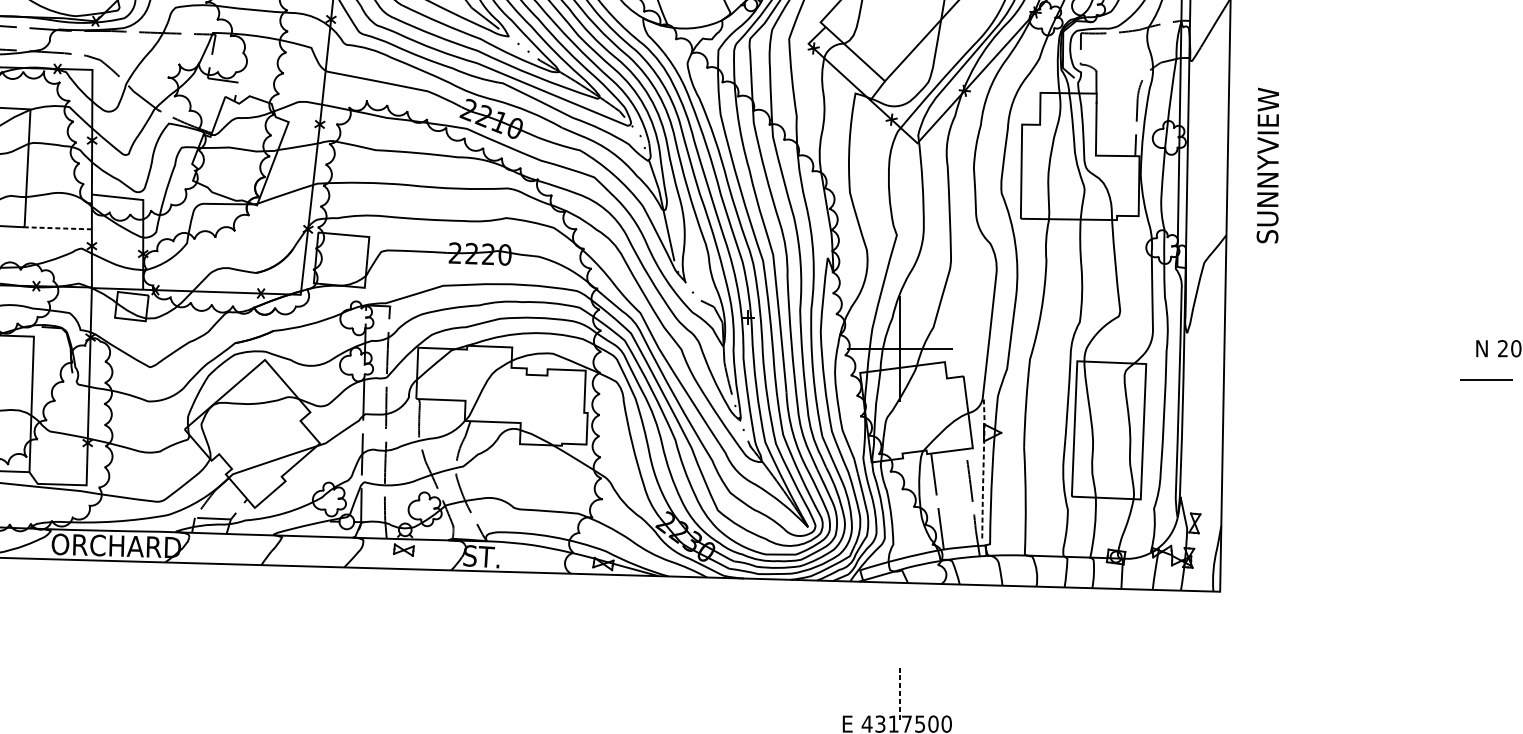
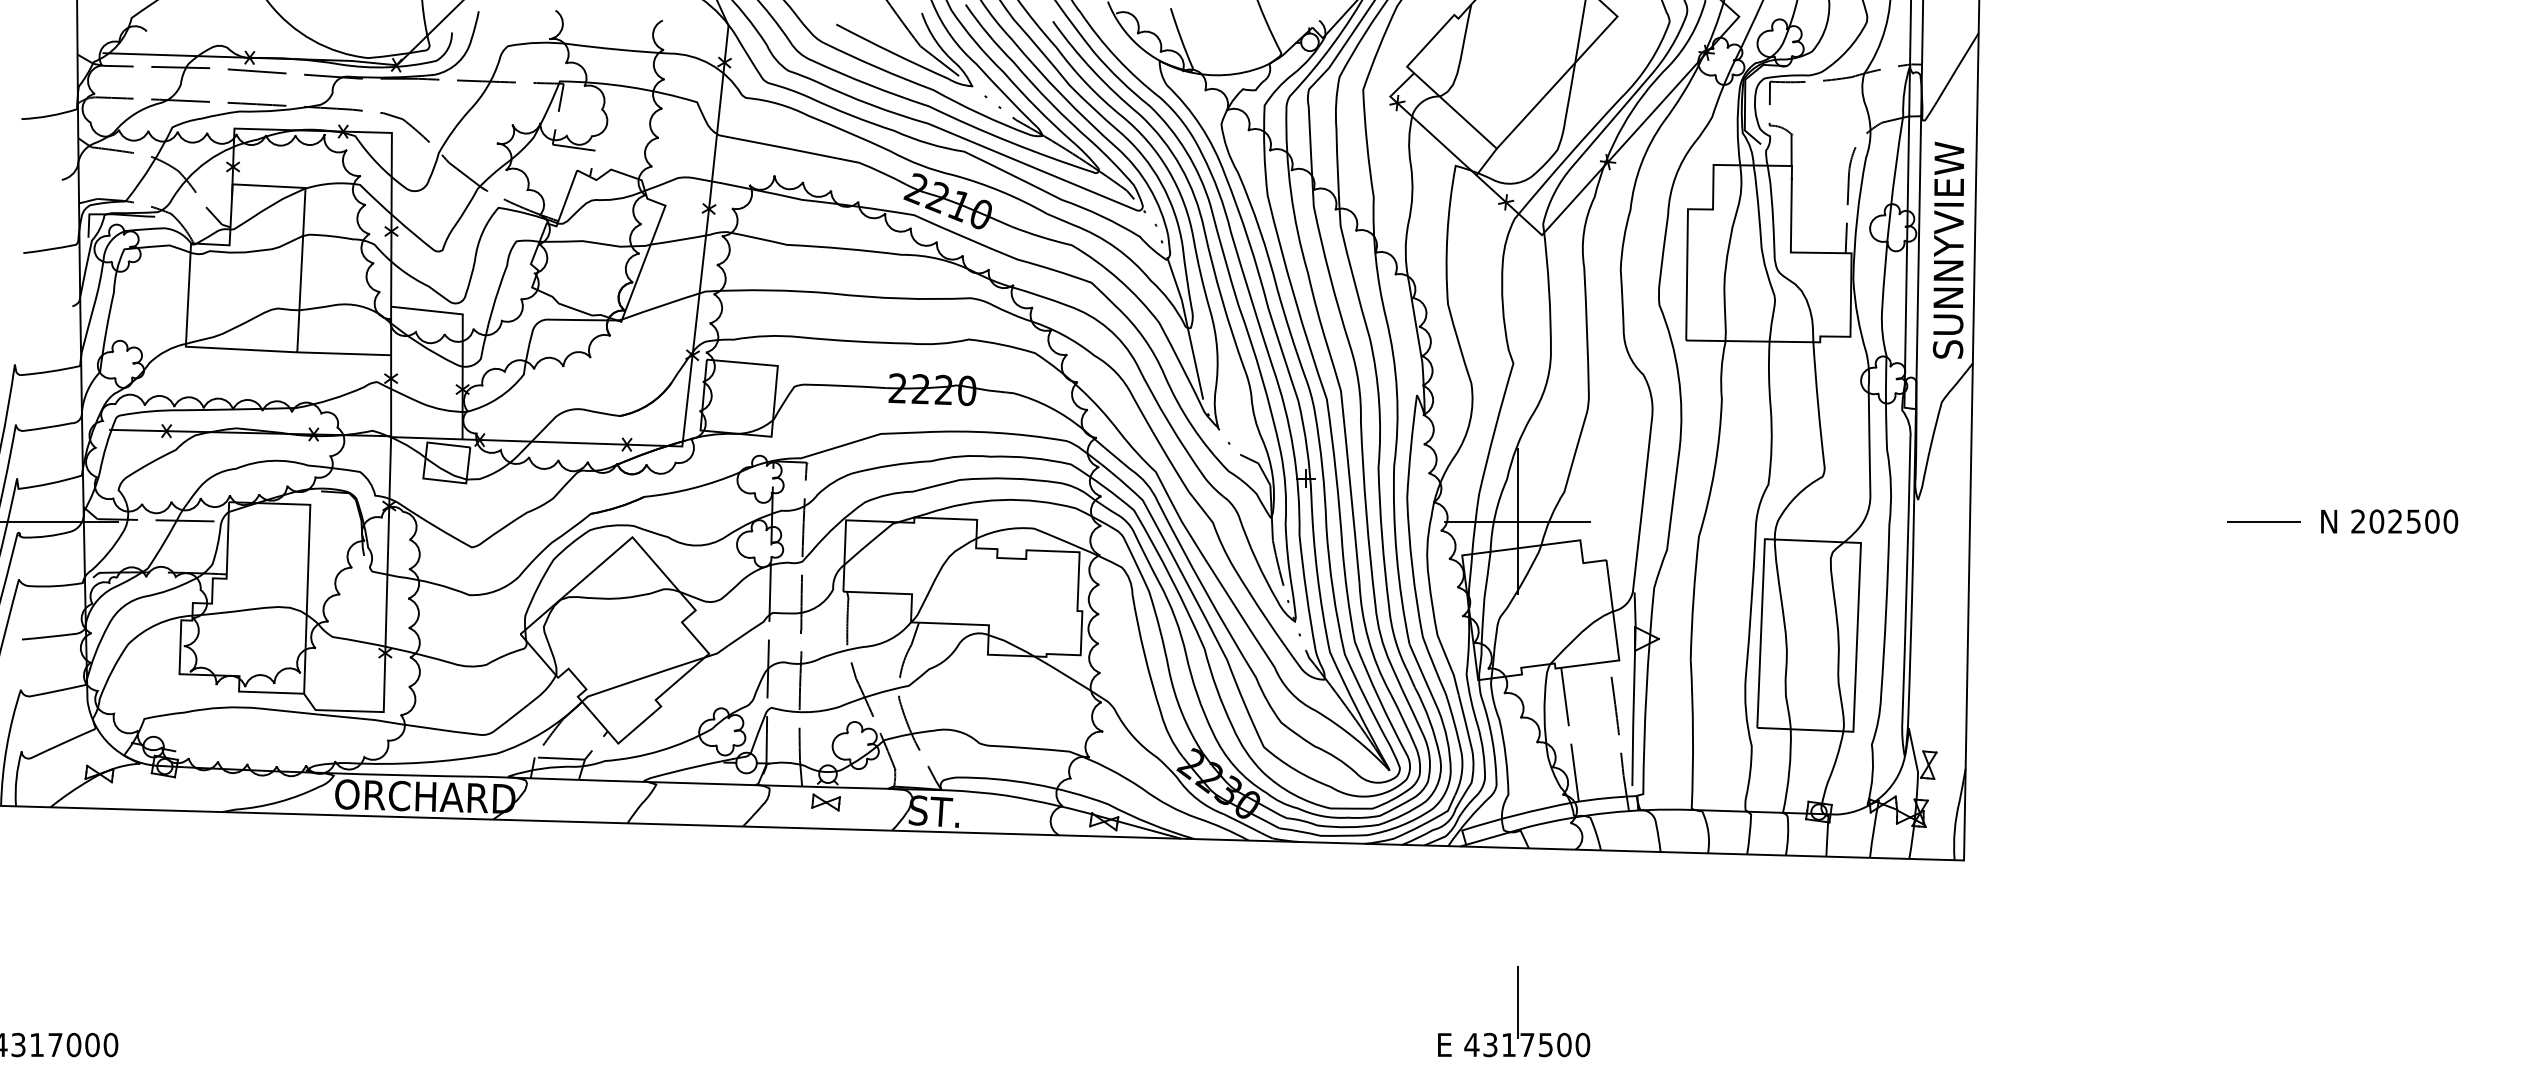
text: (1267, 164) -> (1948, 249), moved
line: (58, 228) -> (344, 353), dashed -> solid
line: (1485, 379) -> (2263, 521), moved
line: (983, 468) -> (1634, 688), dashed -> solid
line: (899, 693) -> (1517, 1002), dashed -> solid

